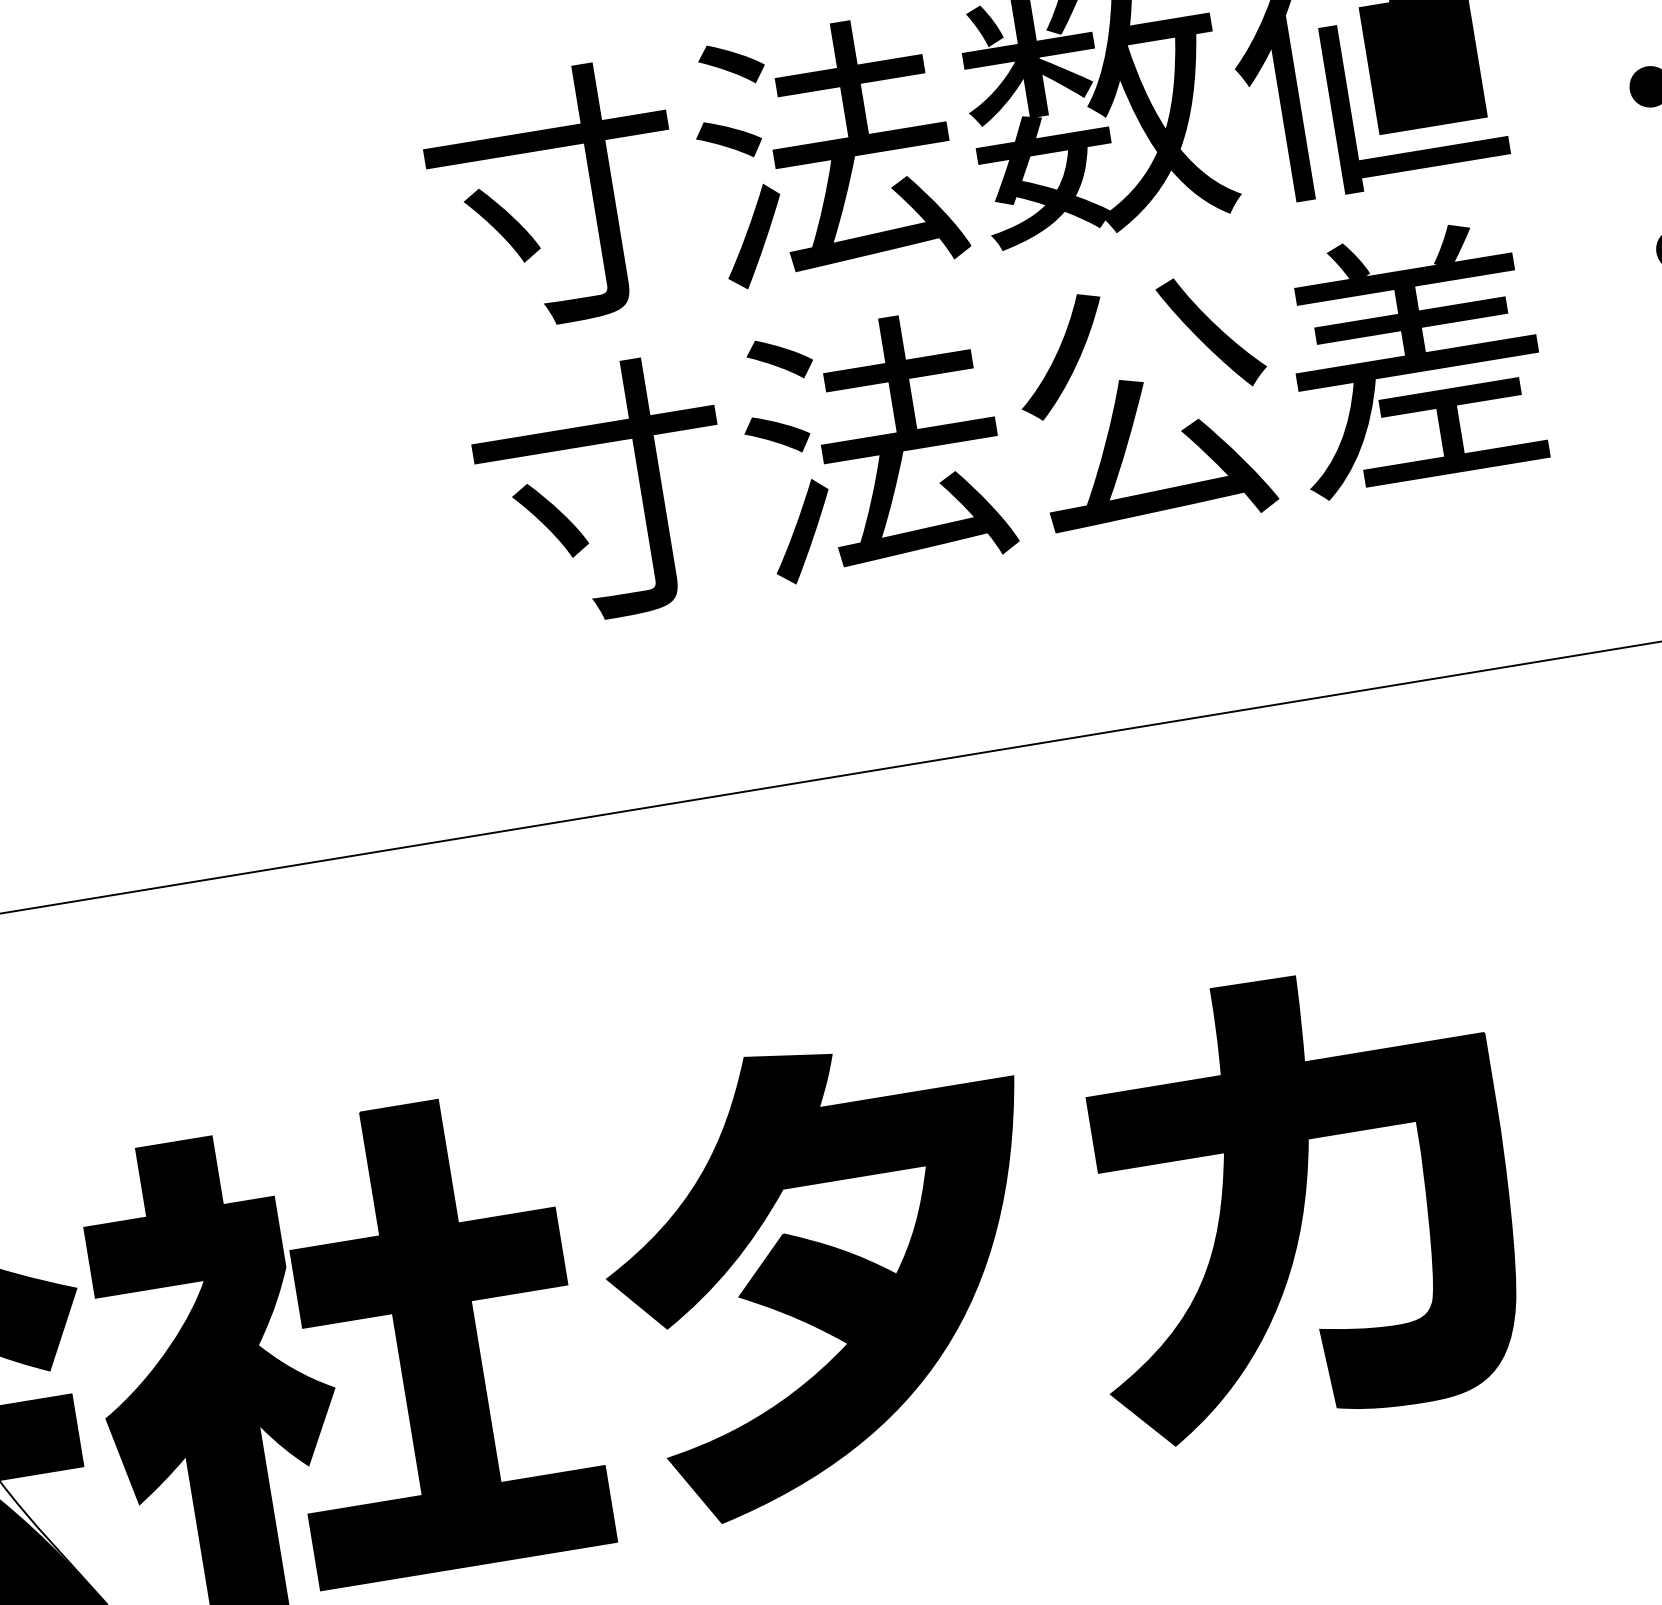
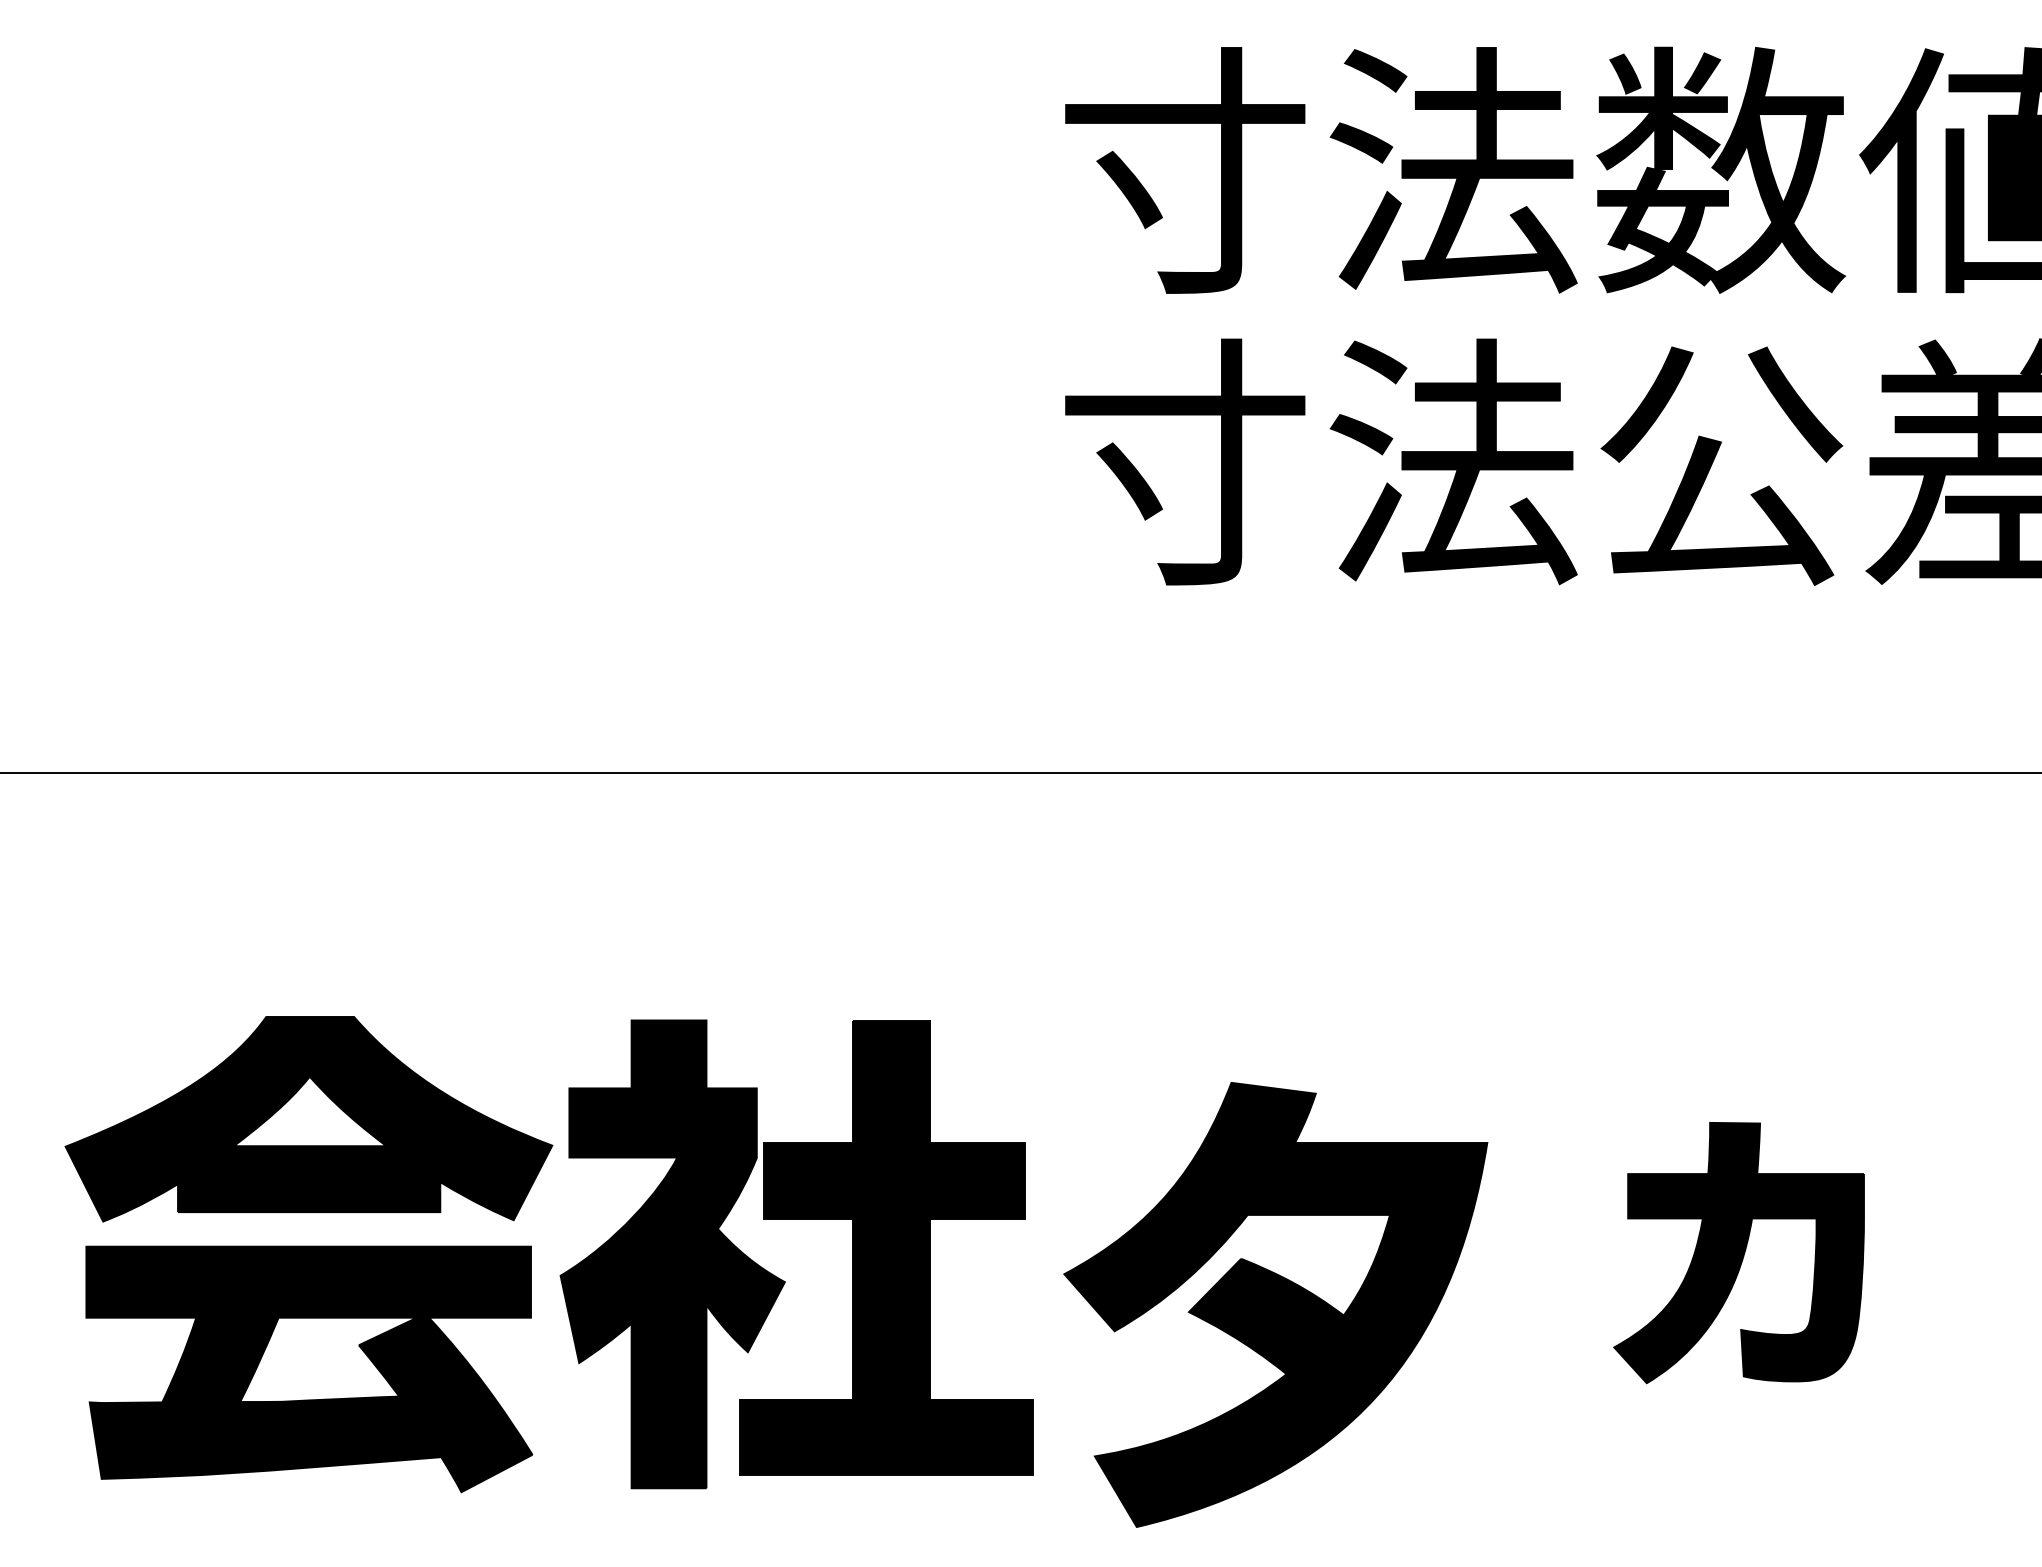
part: (1294, 1200) -> (1738, 1252), size x0.6
part: (825, 1274) -> (1275, 1304), moved

